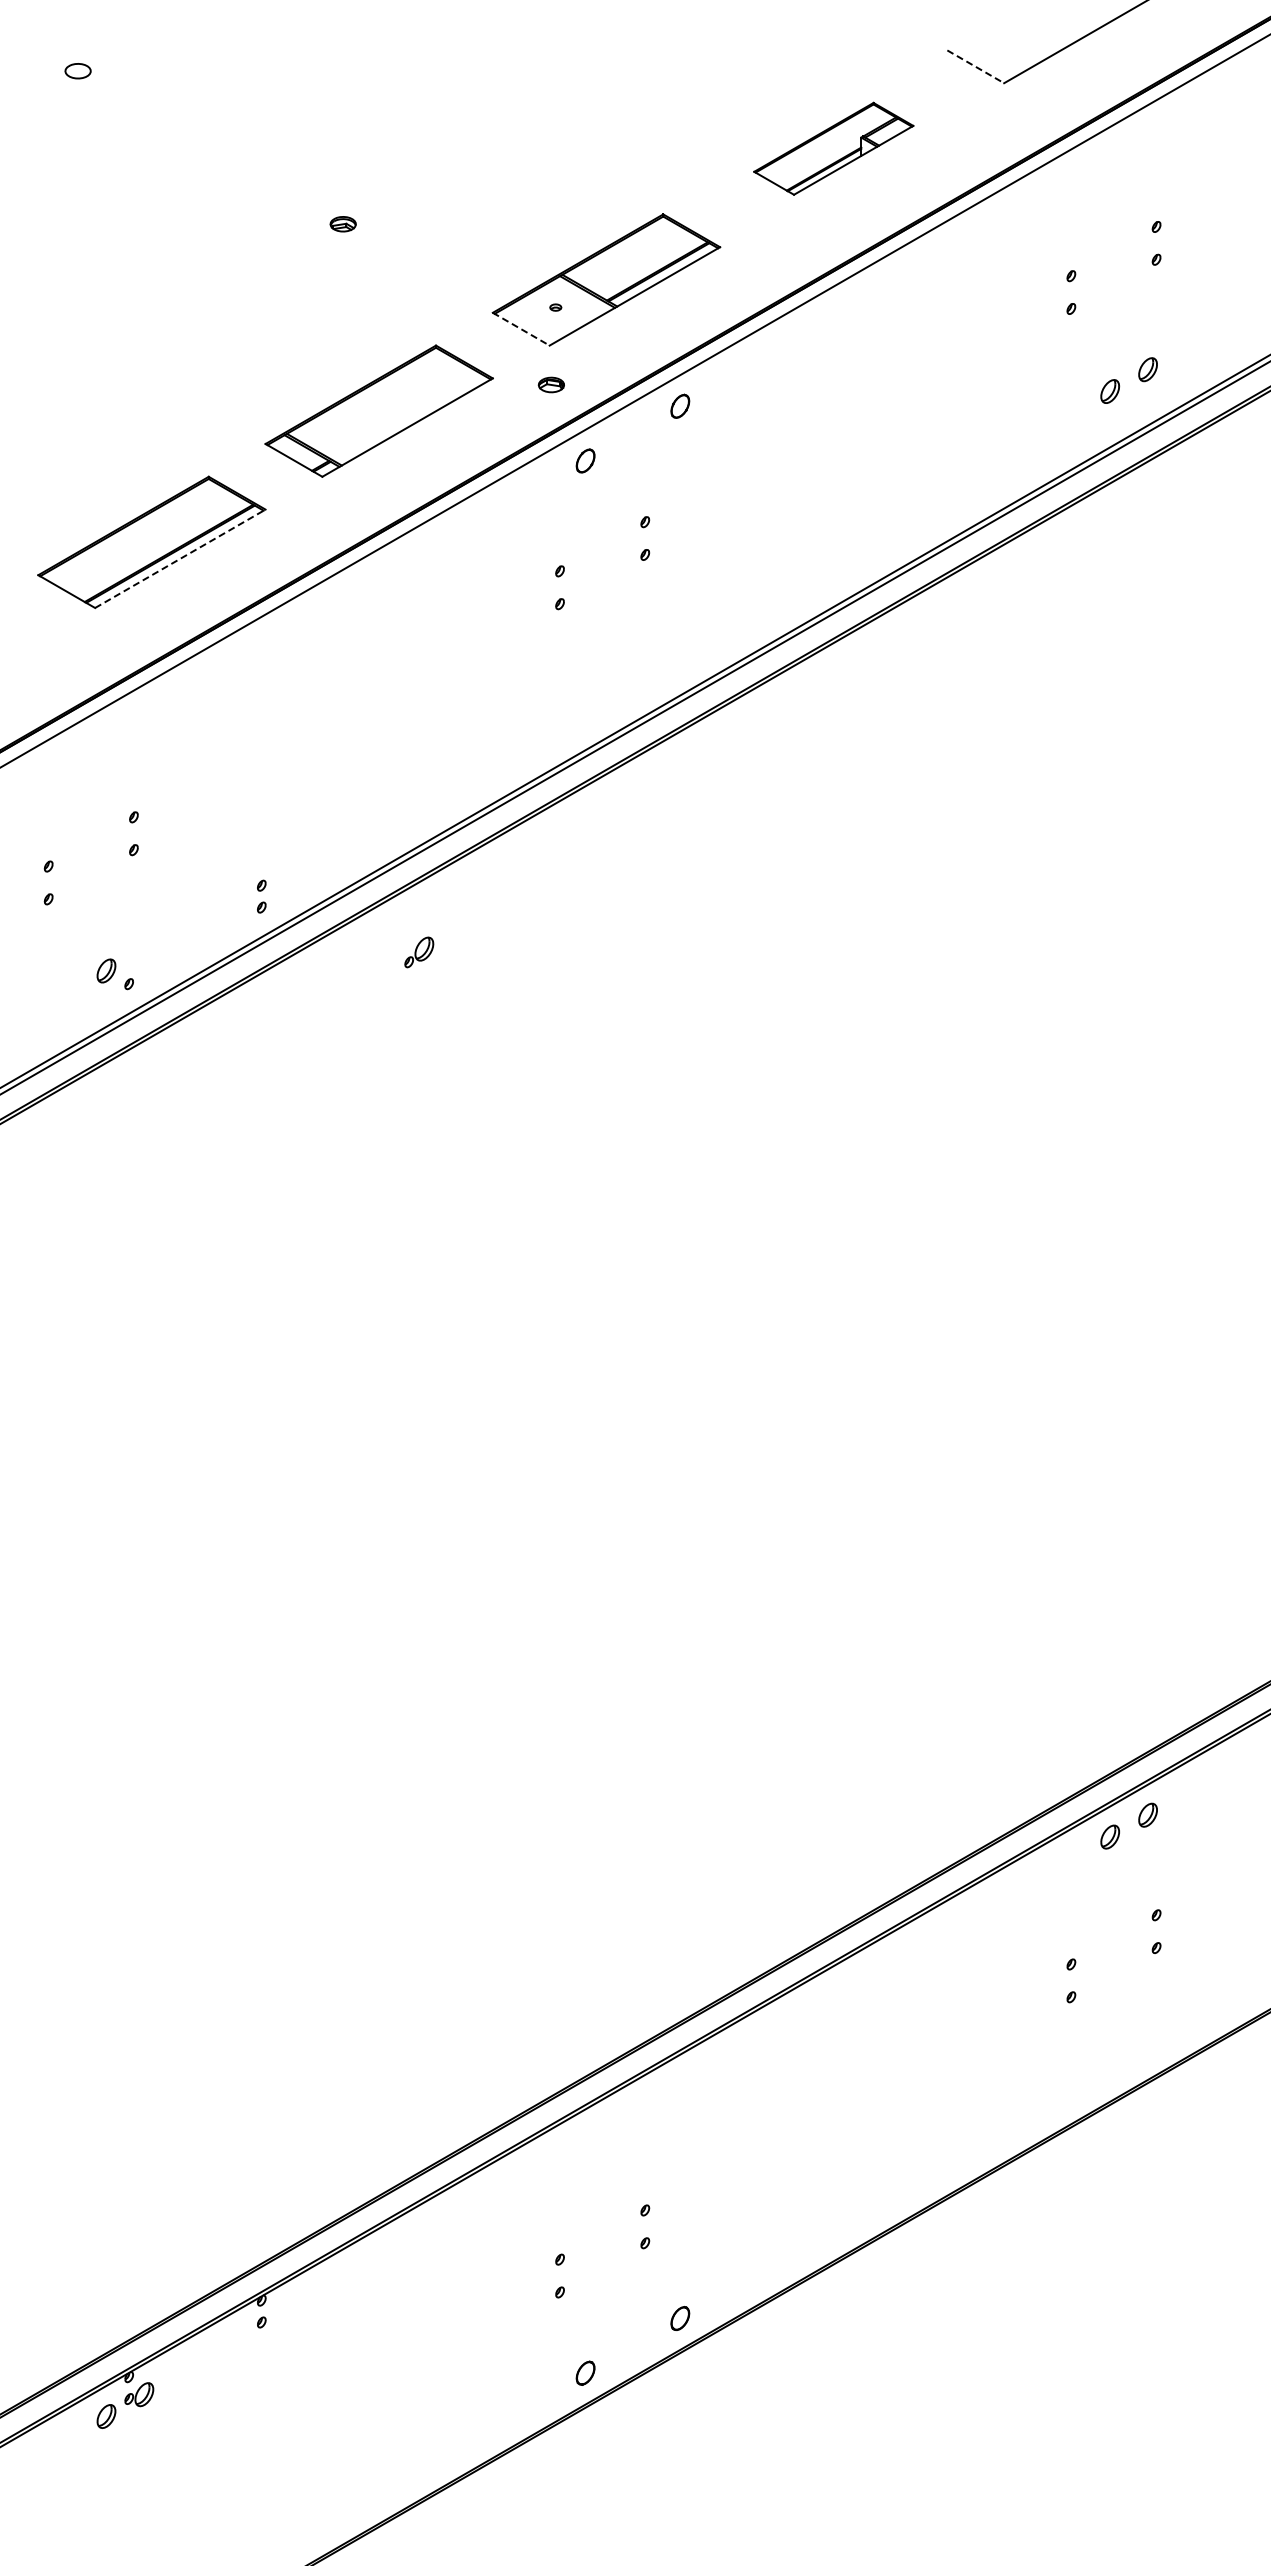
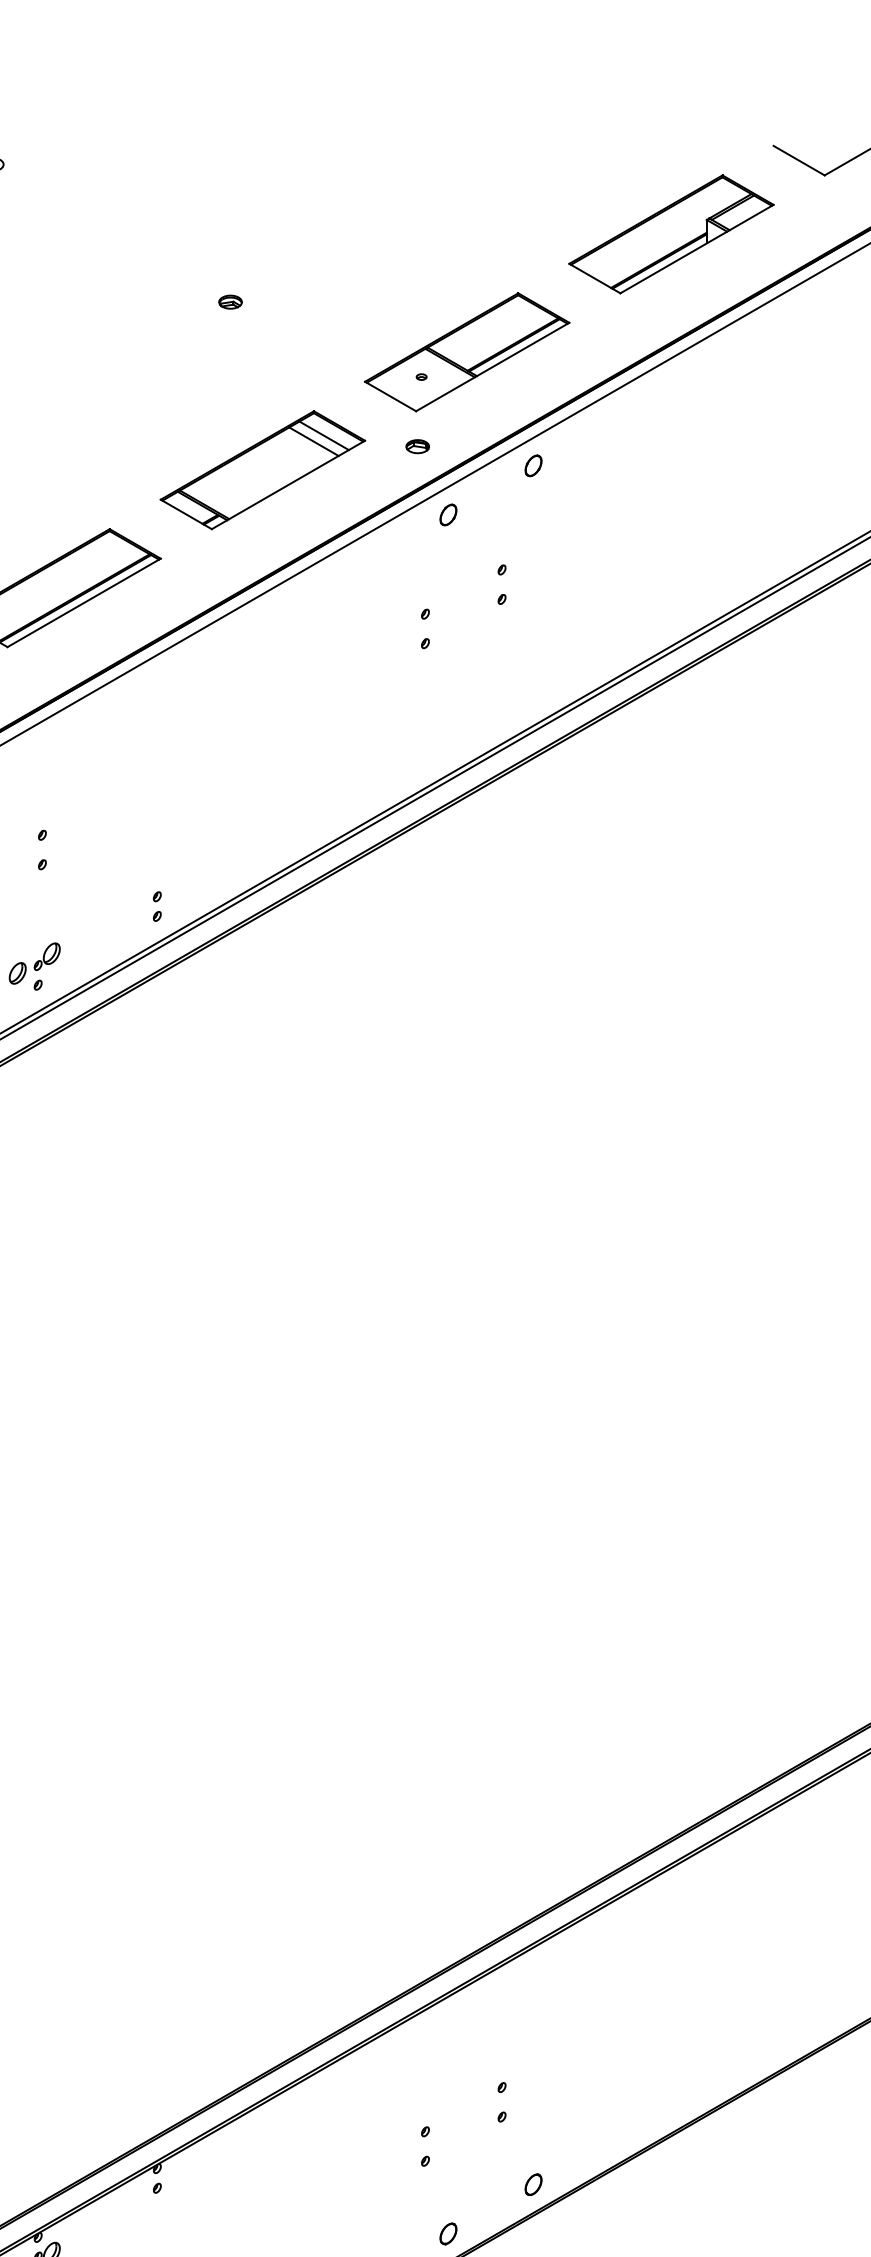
line: (975, 66) -> (798, 160), dashed -> solid
part: (833, 148) -> (671, 234), size x1.43
line: (521, 329) -> (390, 396), dashed -> solid
line: (446, 372) -> (323, 435), added
line: (435, 379) -> (313, 441), added
line: (180, 558) -> (84, 602), dashed -> solid
part: (419, 952) -> (47, 956), moved

